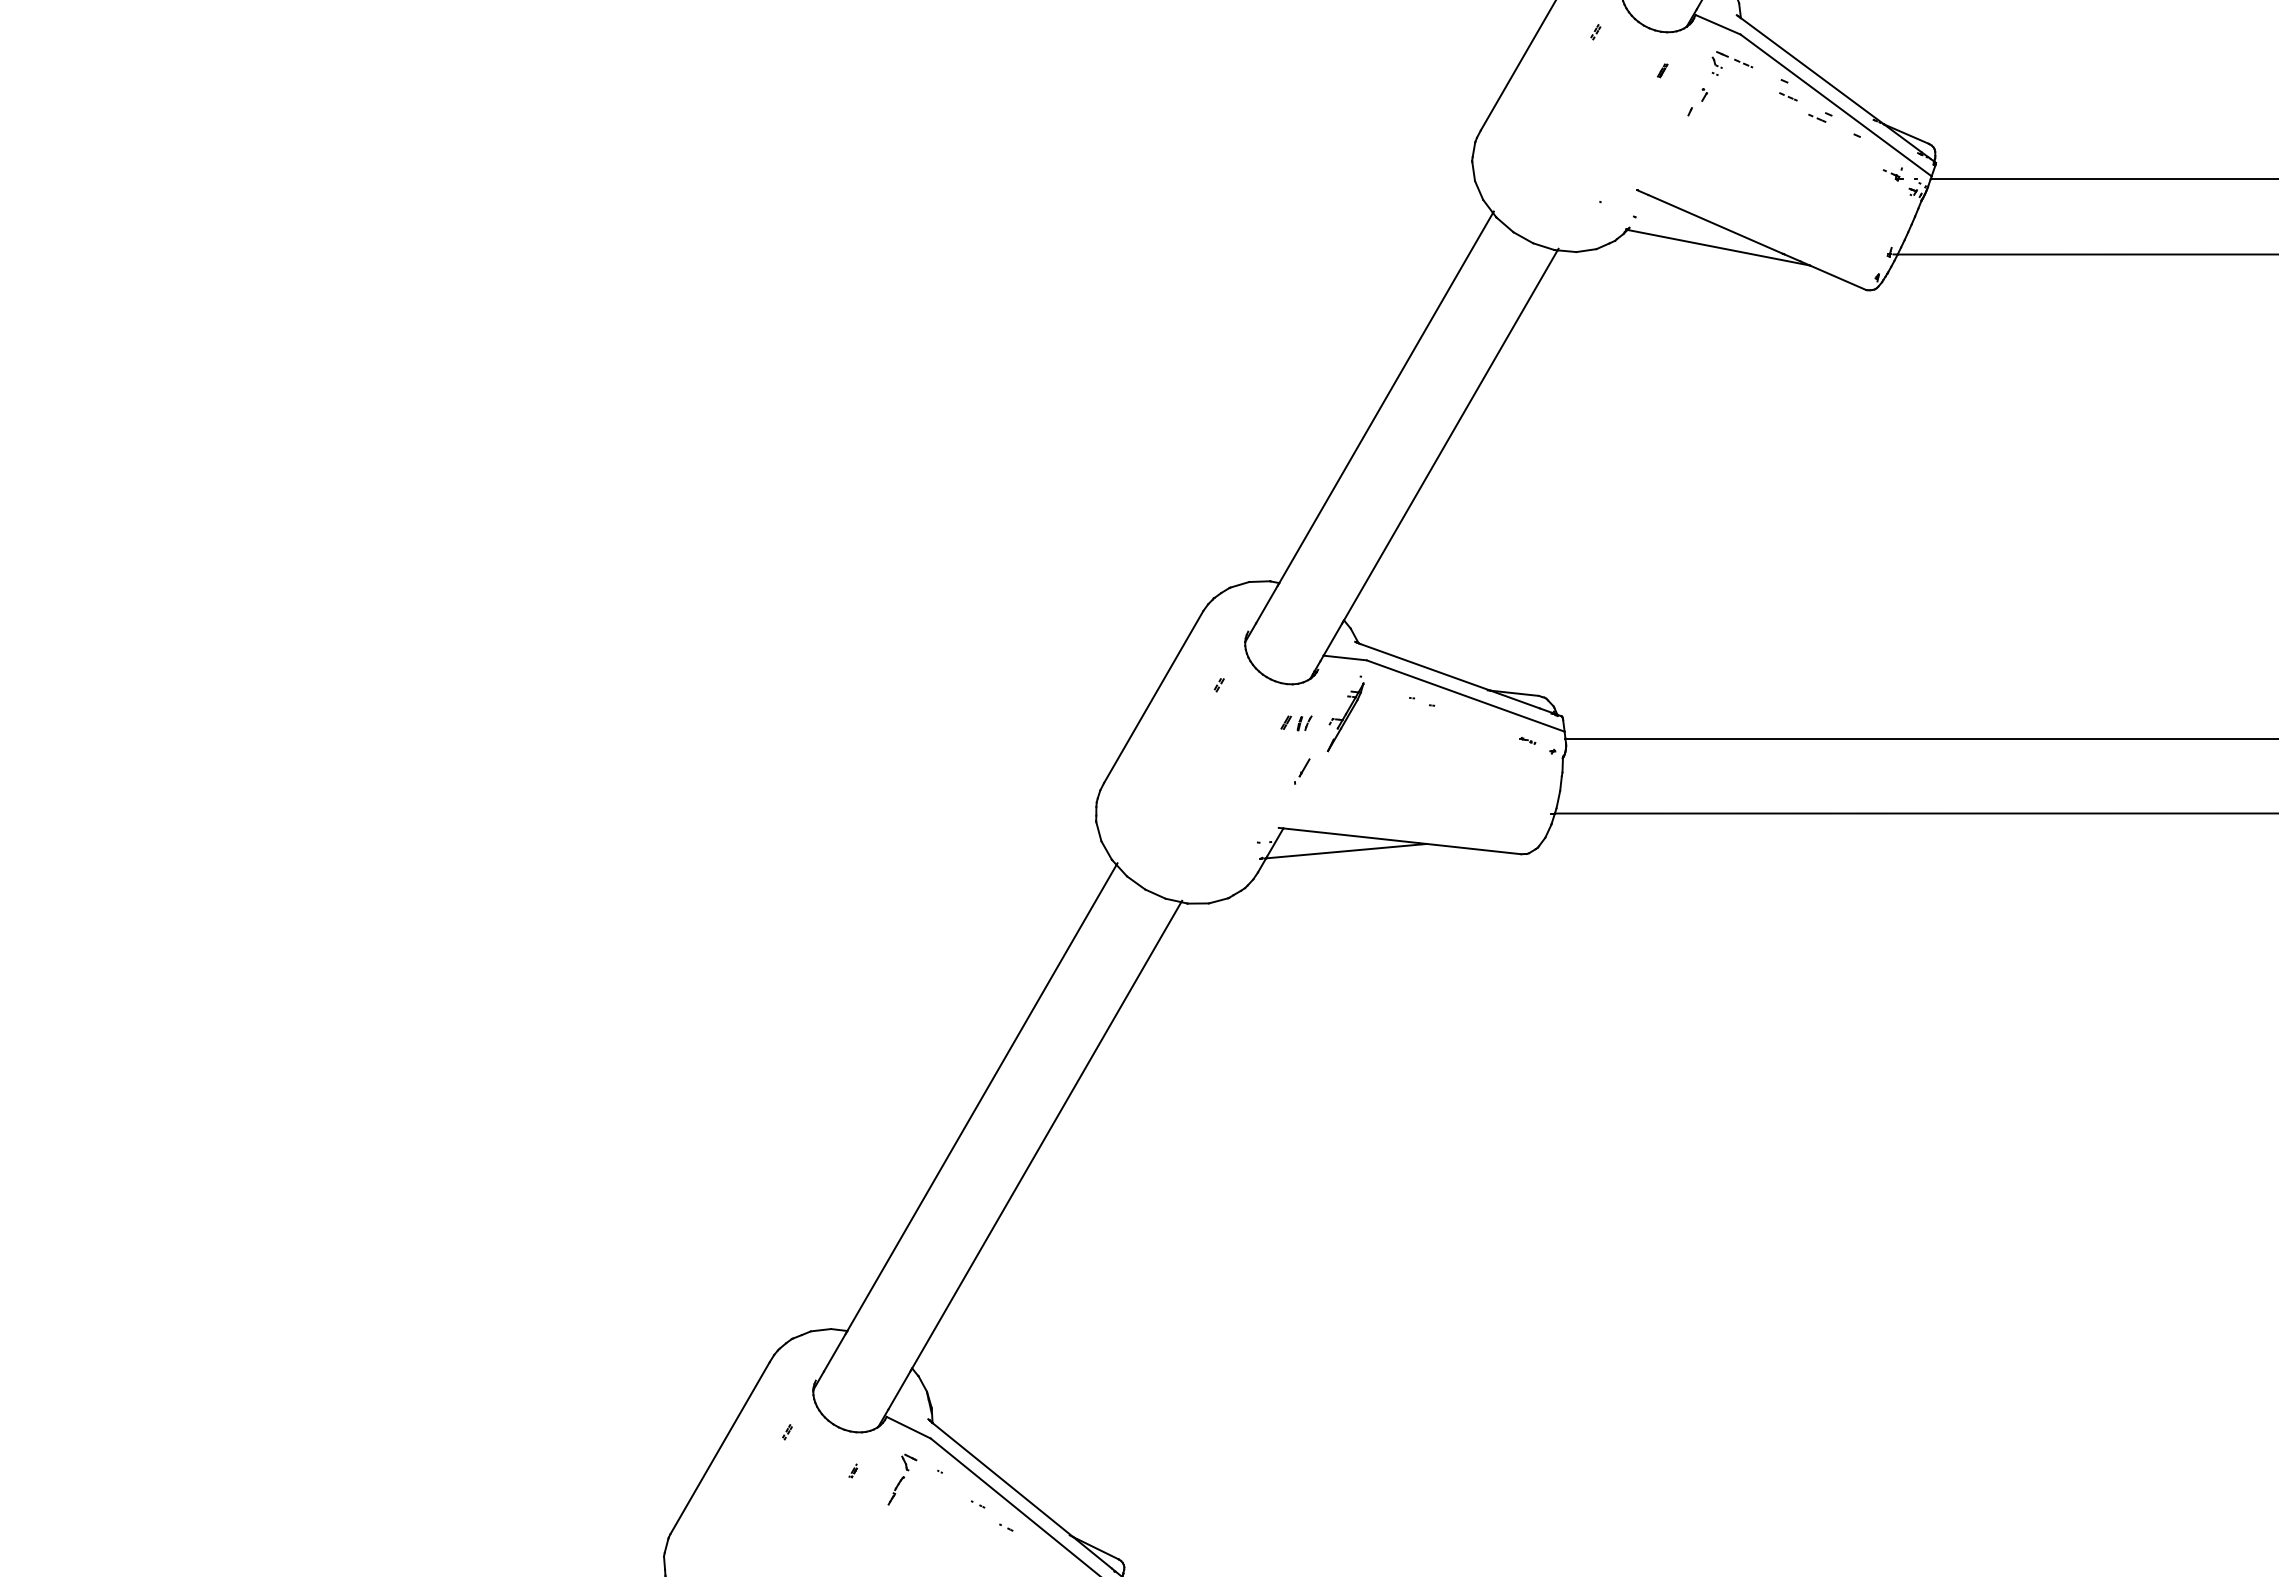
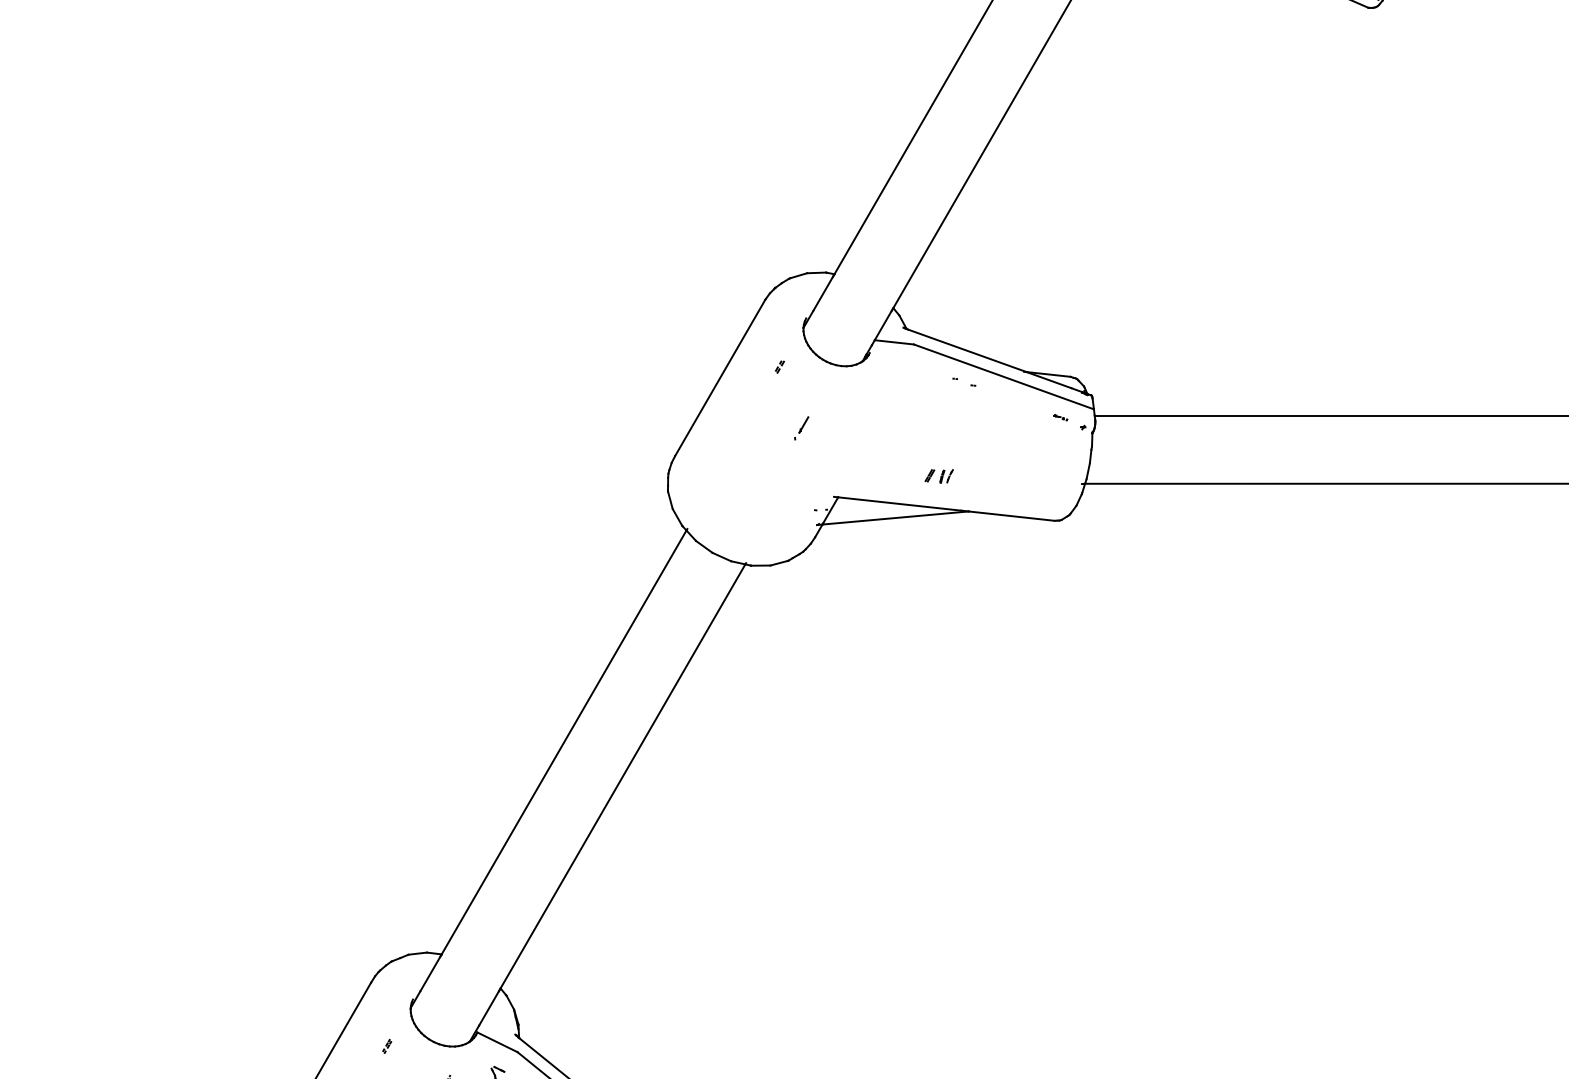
part: (1345, 713) -> (894, 392), removed
part: (1296, 723) -> (939, 476), moved
part: (1302, 771) -> (801, 428), moved

